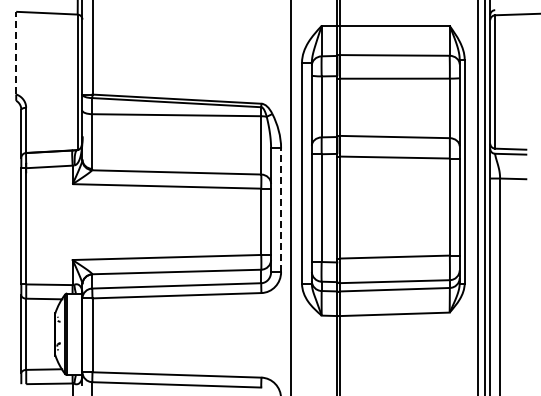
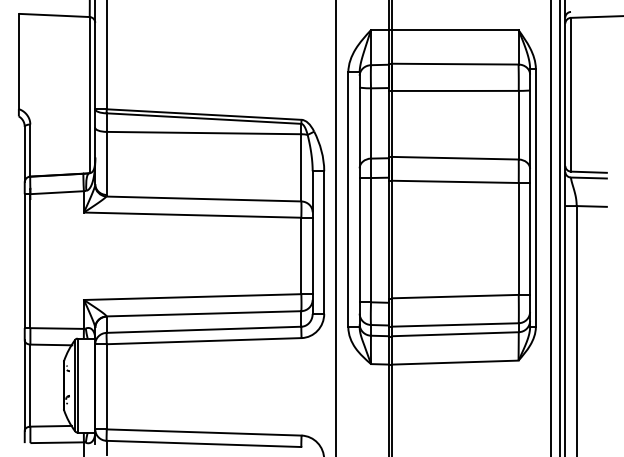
line: (16, 52) -> (19, 60), dashed -> solid
line: (281, 210) -> (324, 242), dashed -> solid

